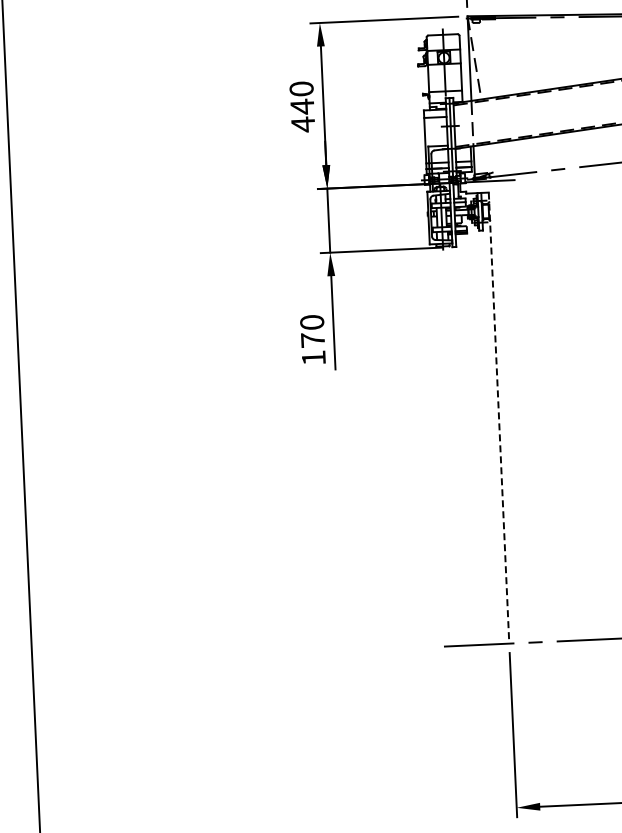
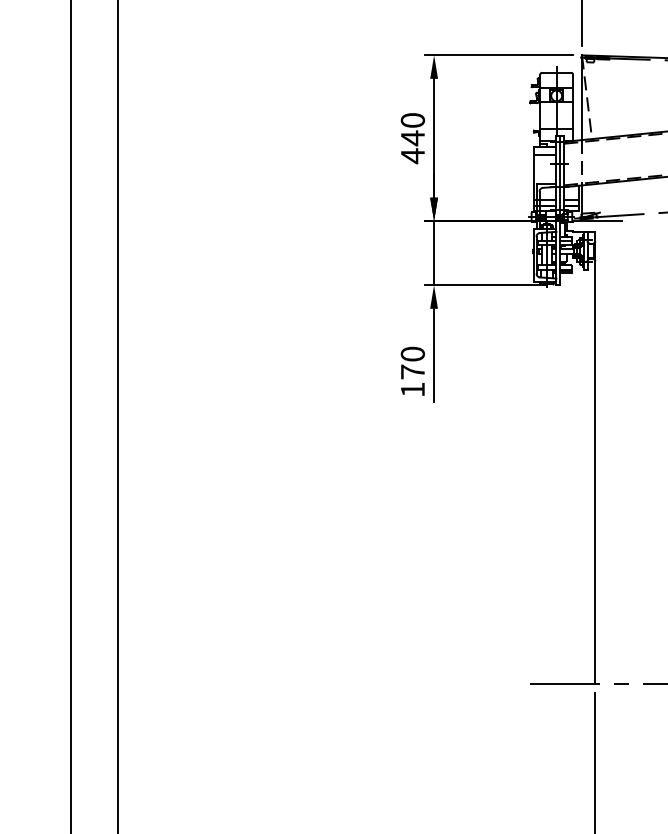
line: (499, 418) -> (595, 458), dashed -> solid

